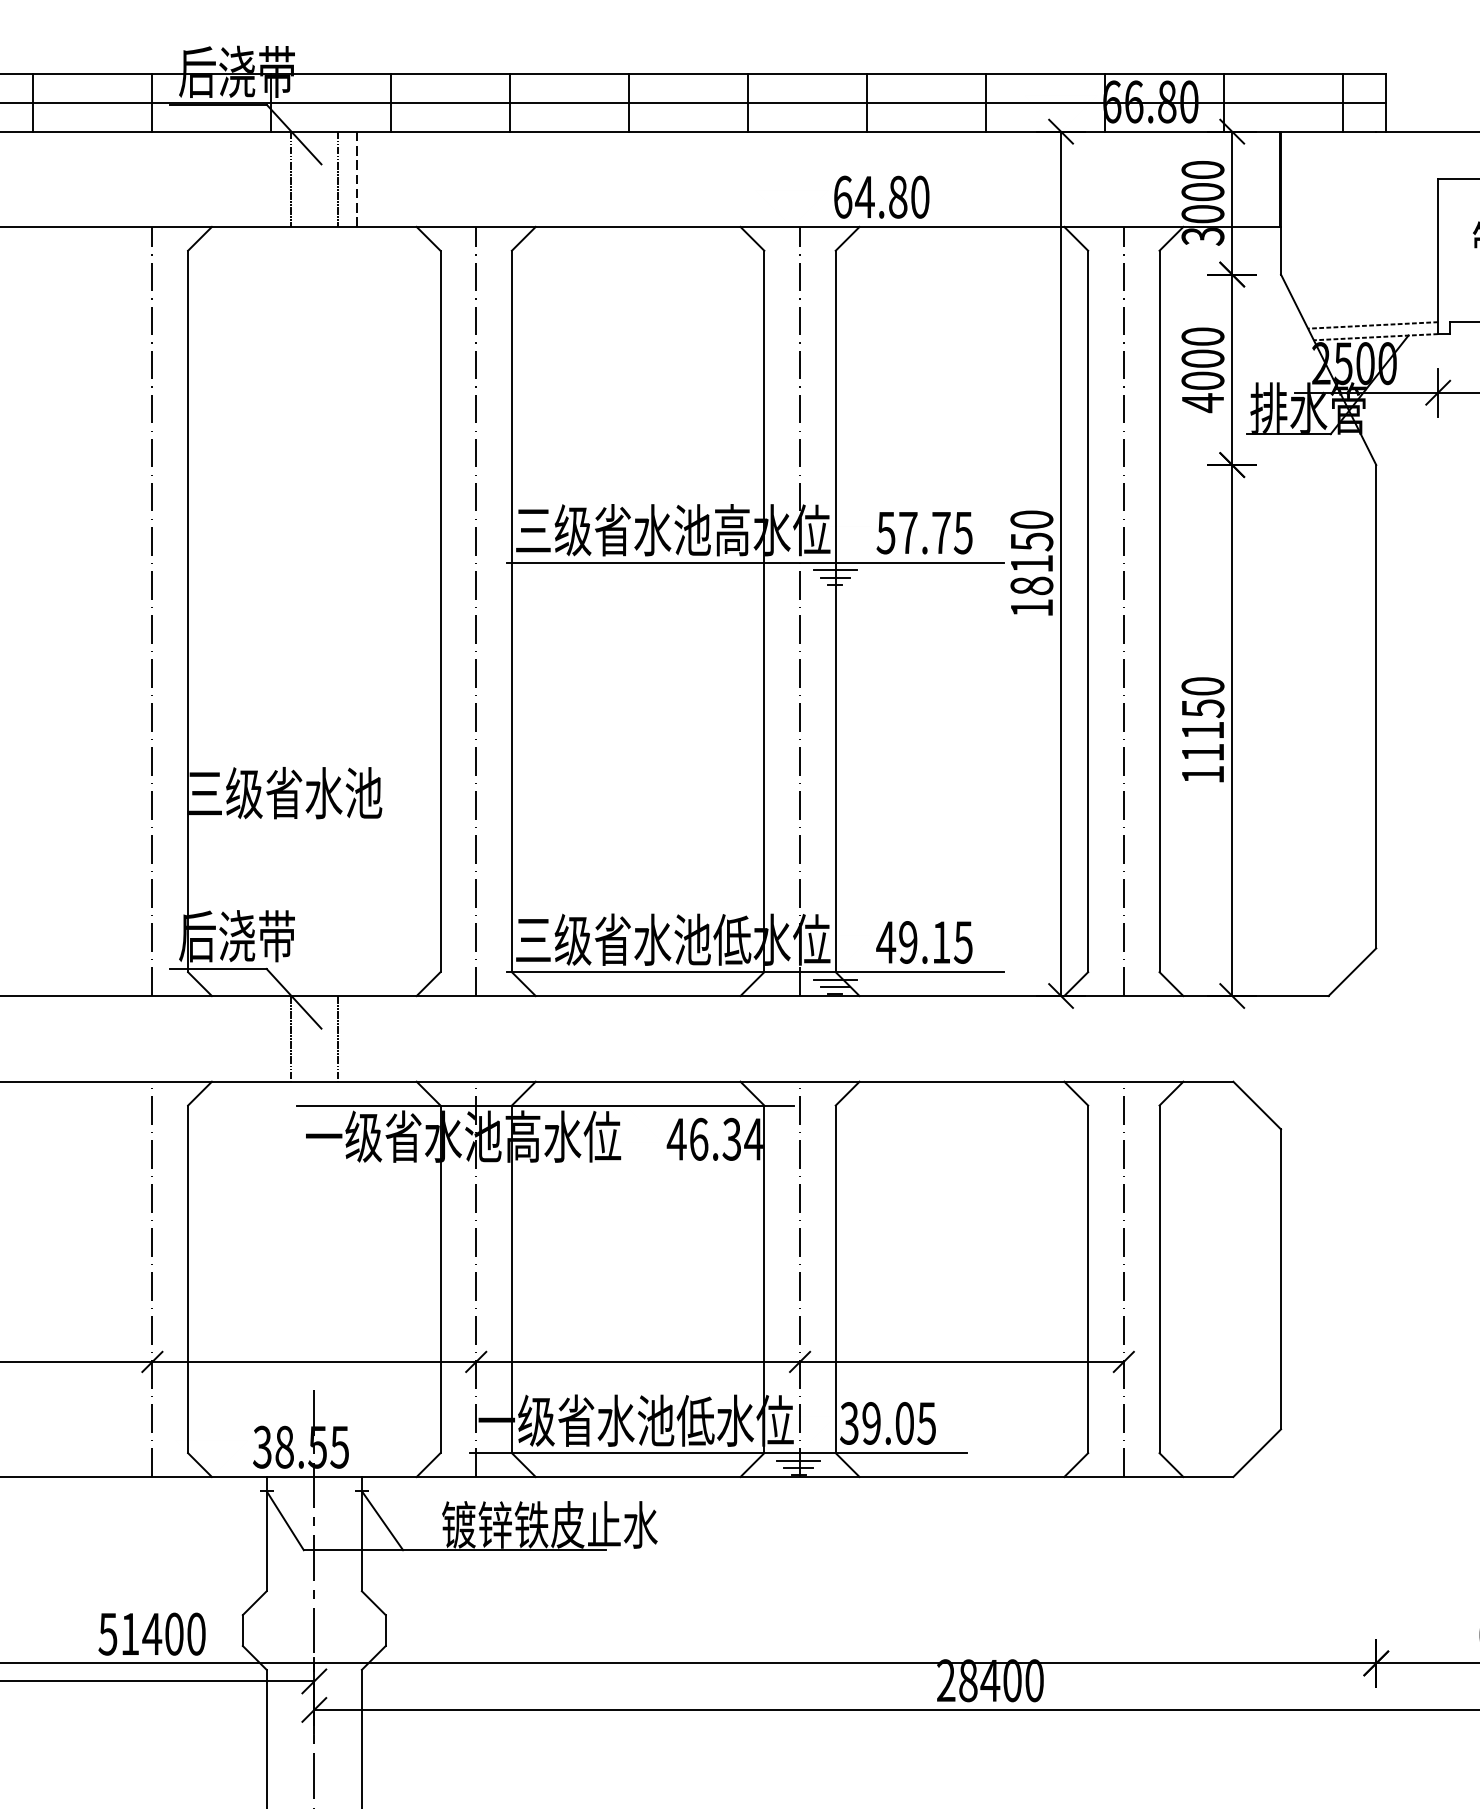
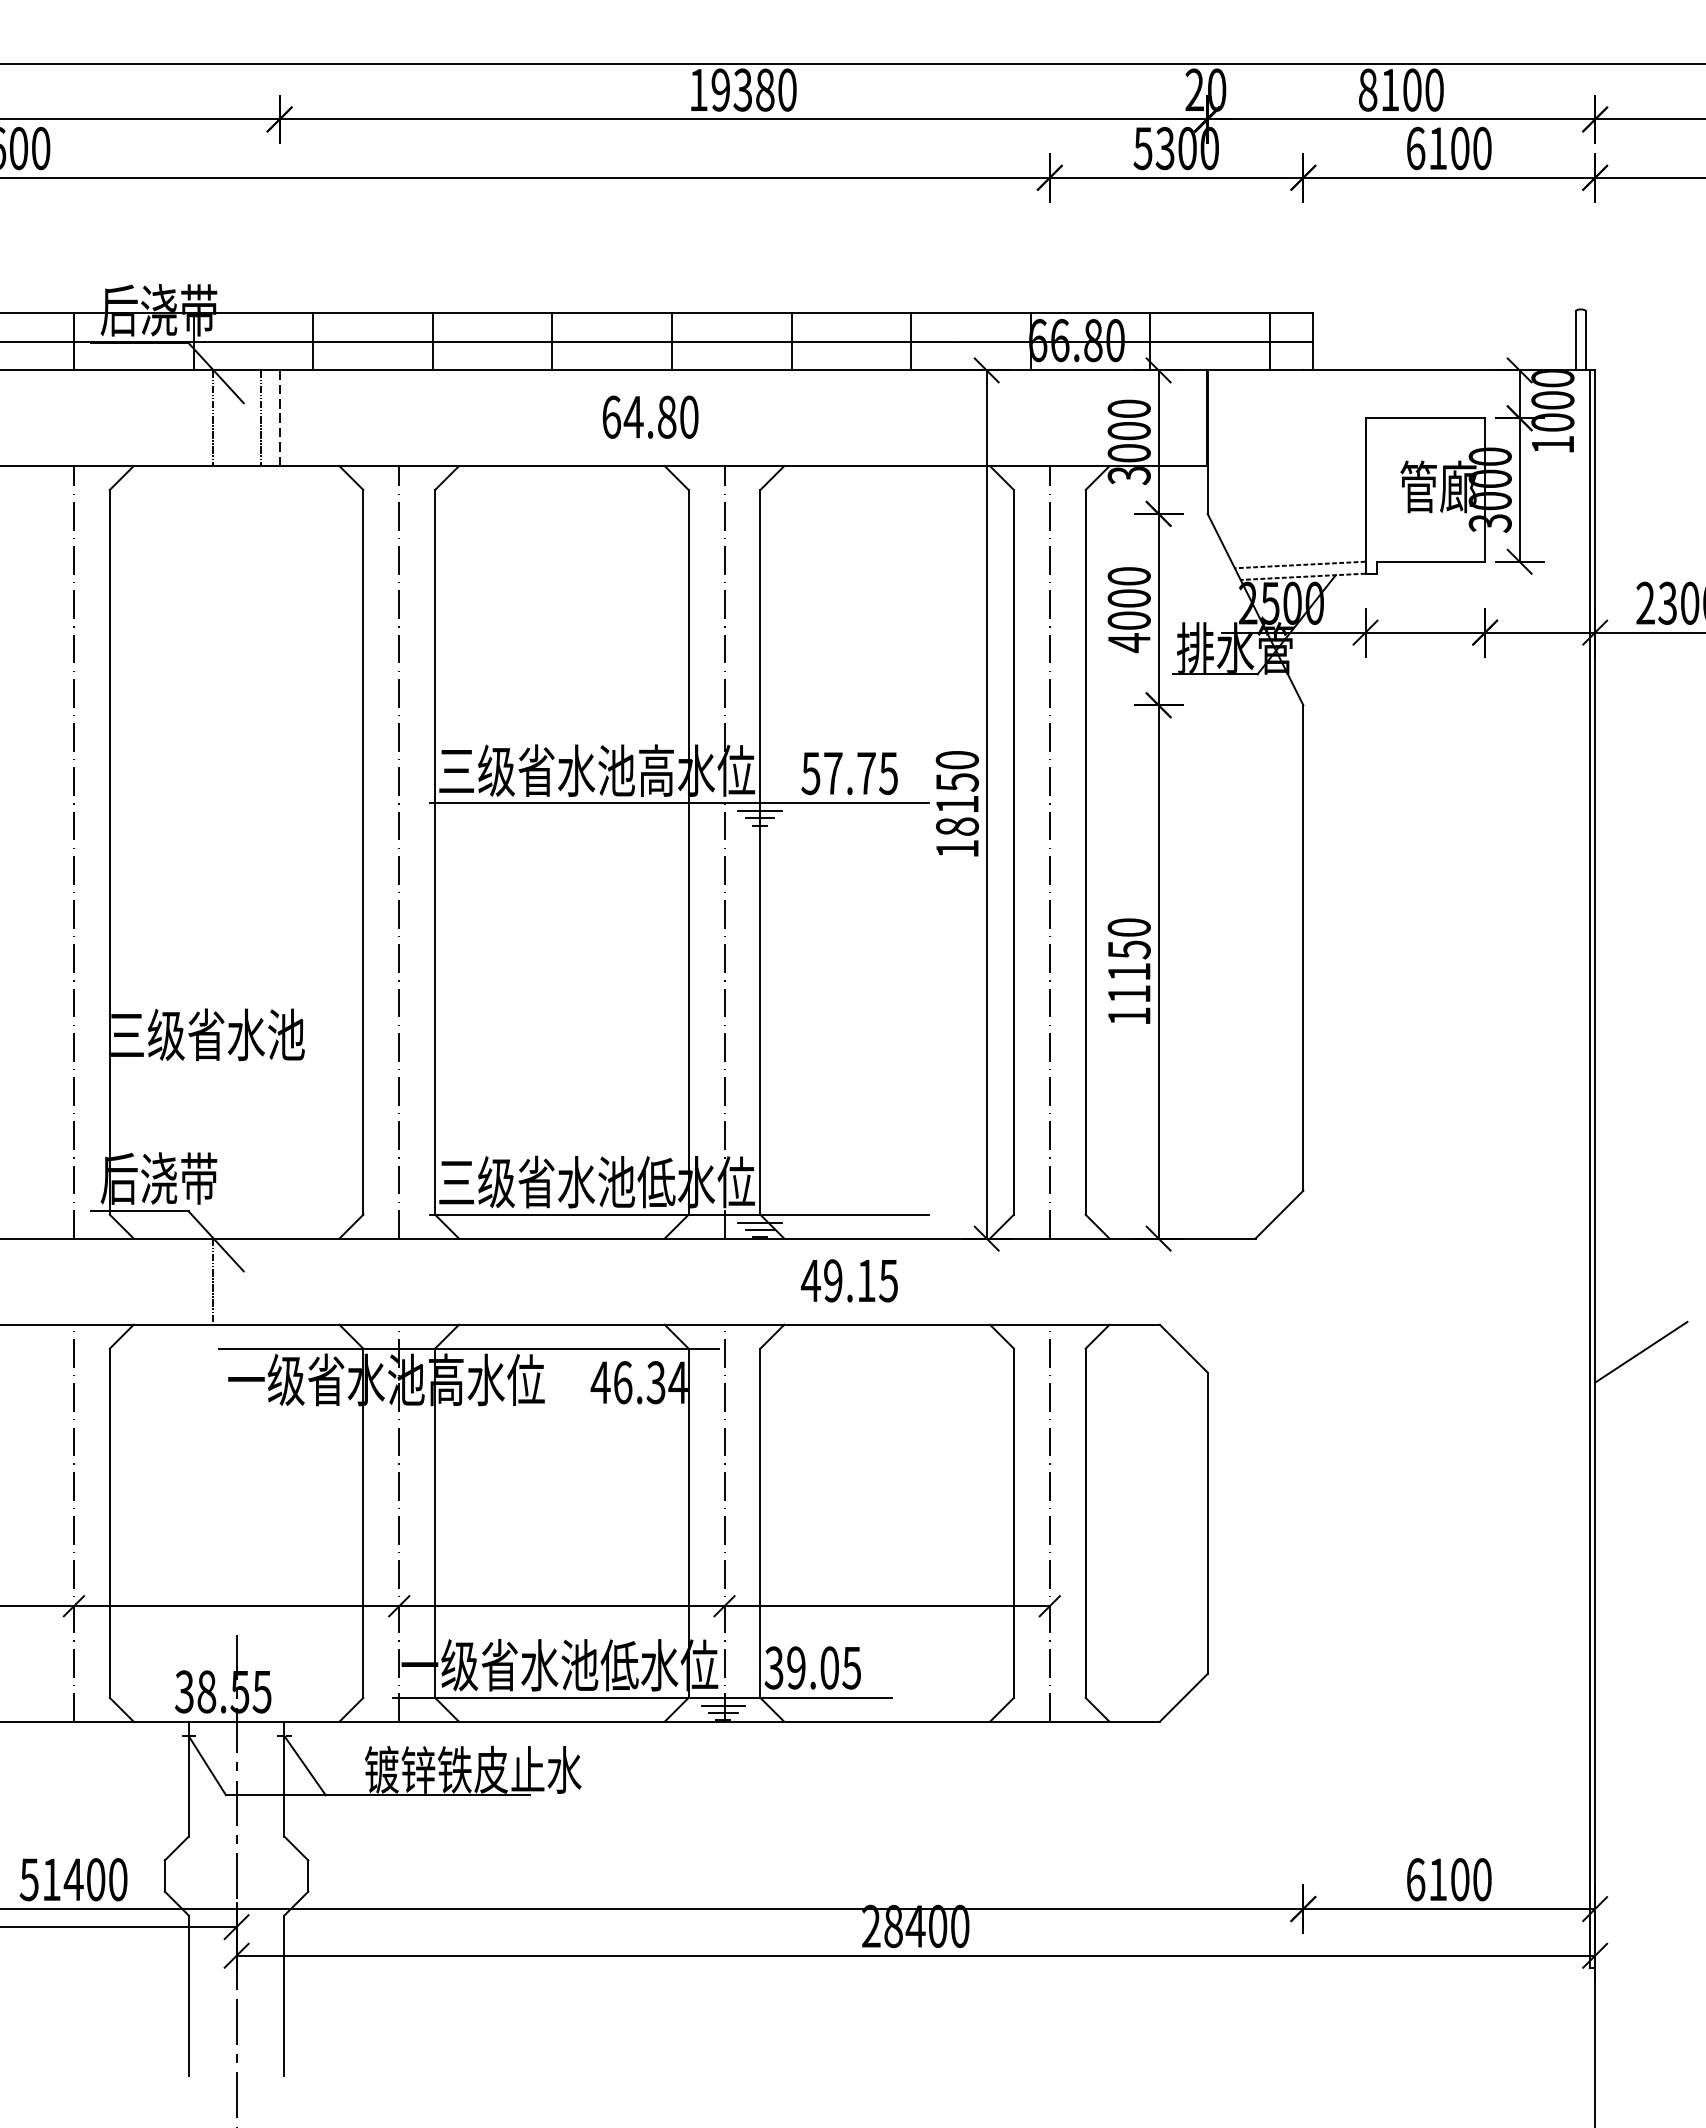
text: (881, 196) -> (650, 416), moved
text: (924, 942) -> (849, 1280), moved
line: (338, 1038) -> (260, 1281), removed

